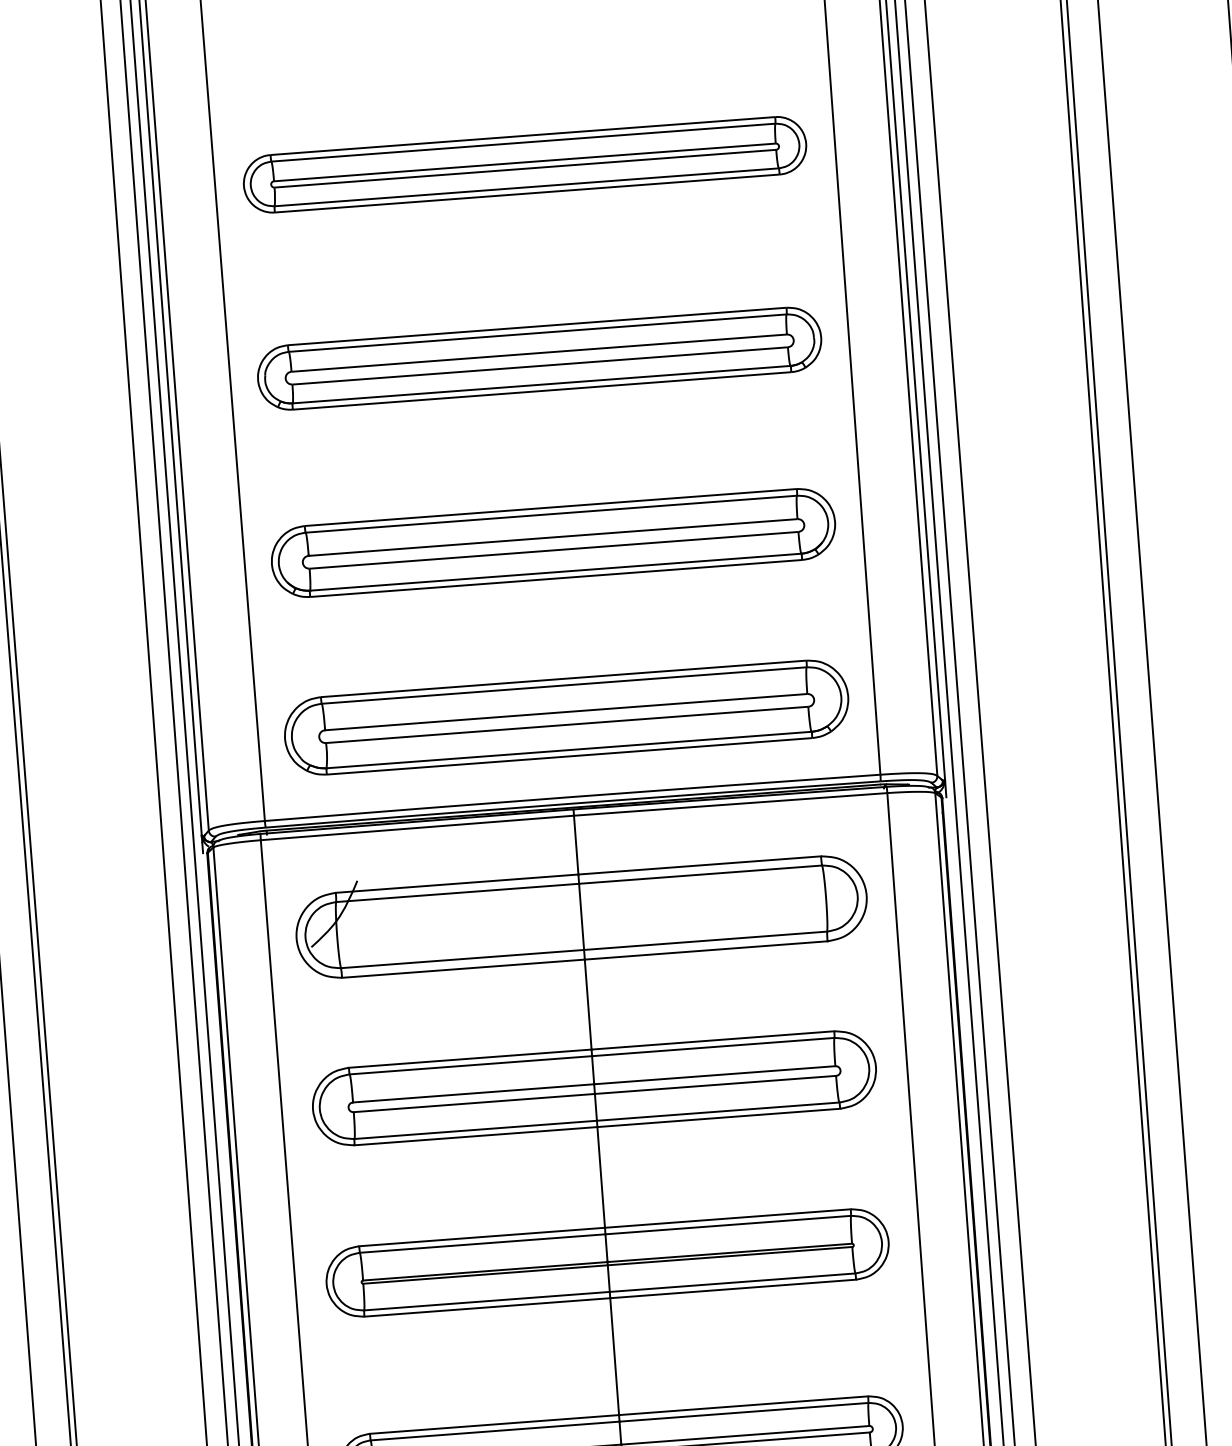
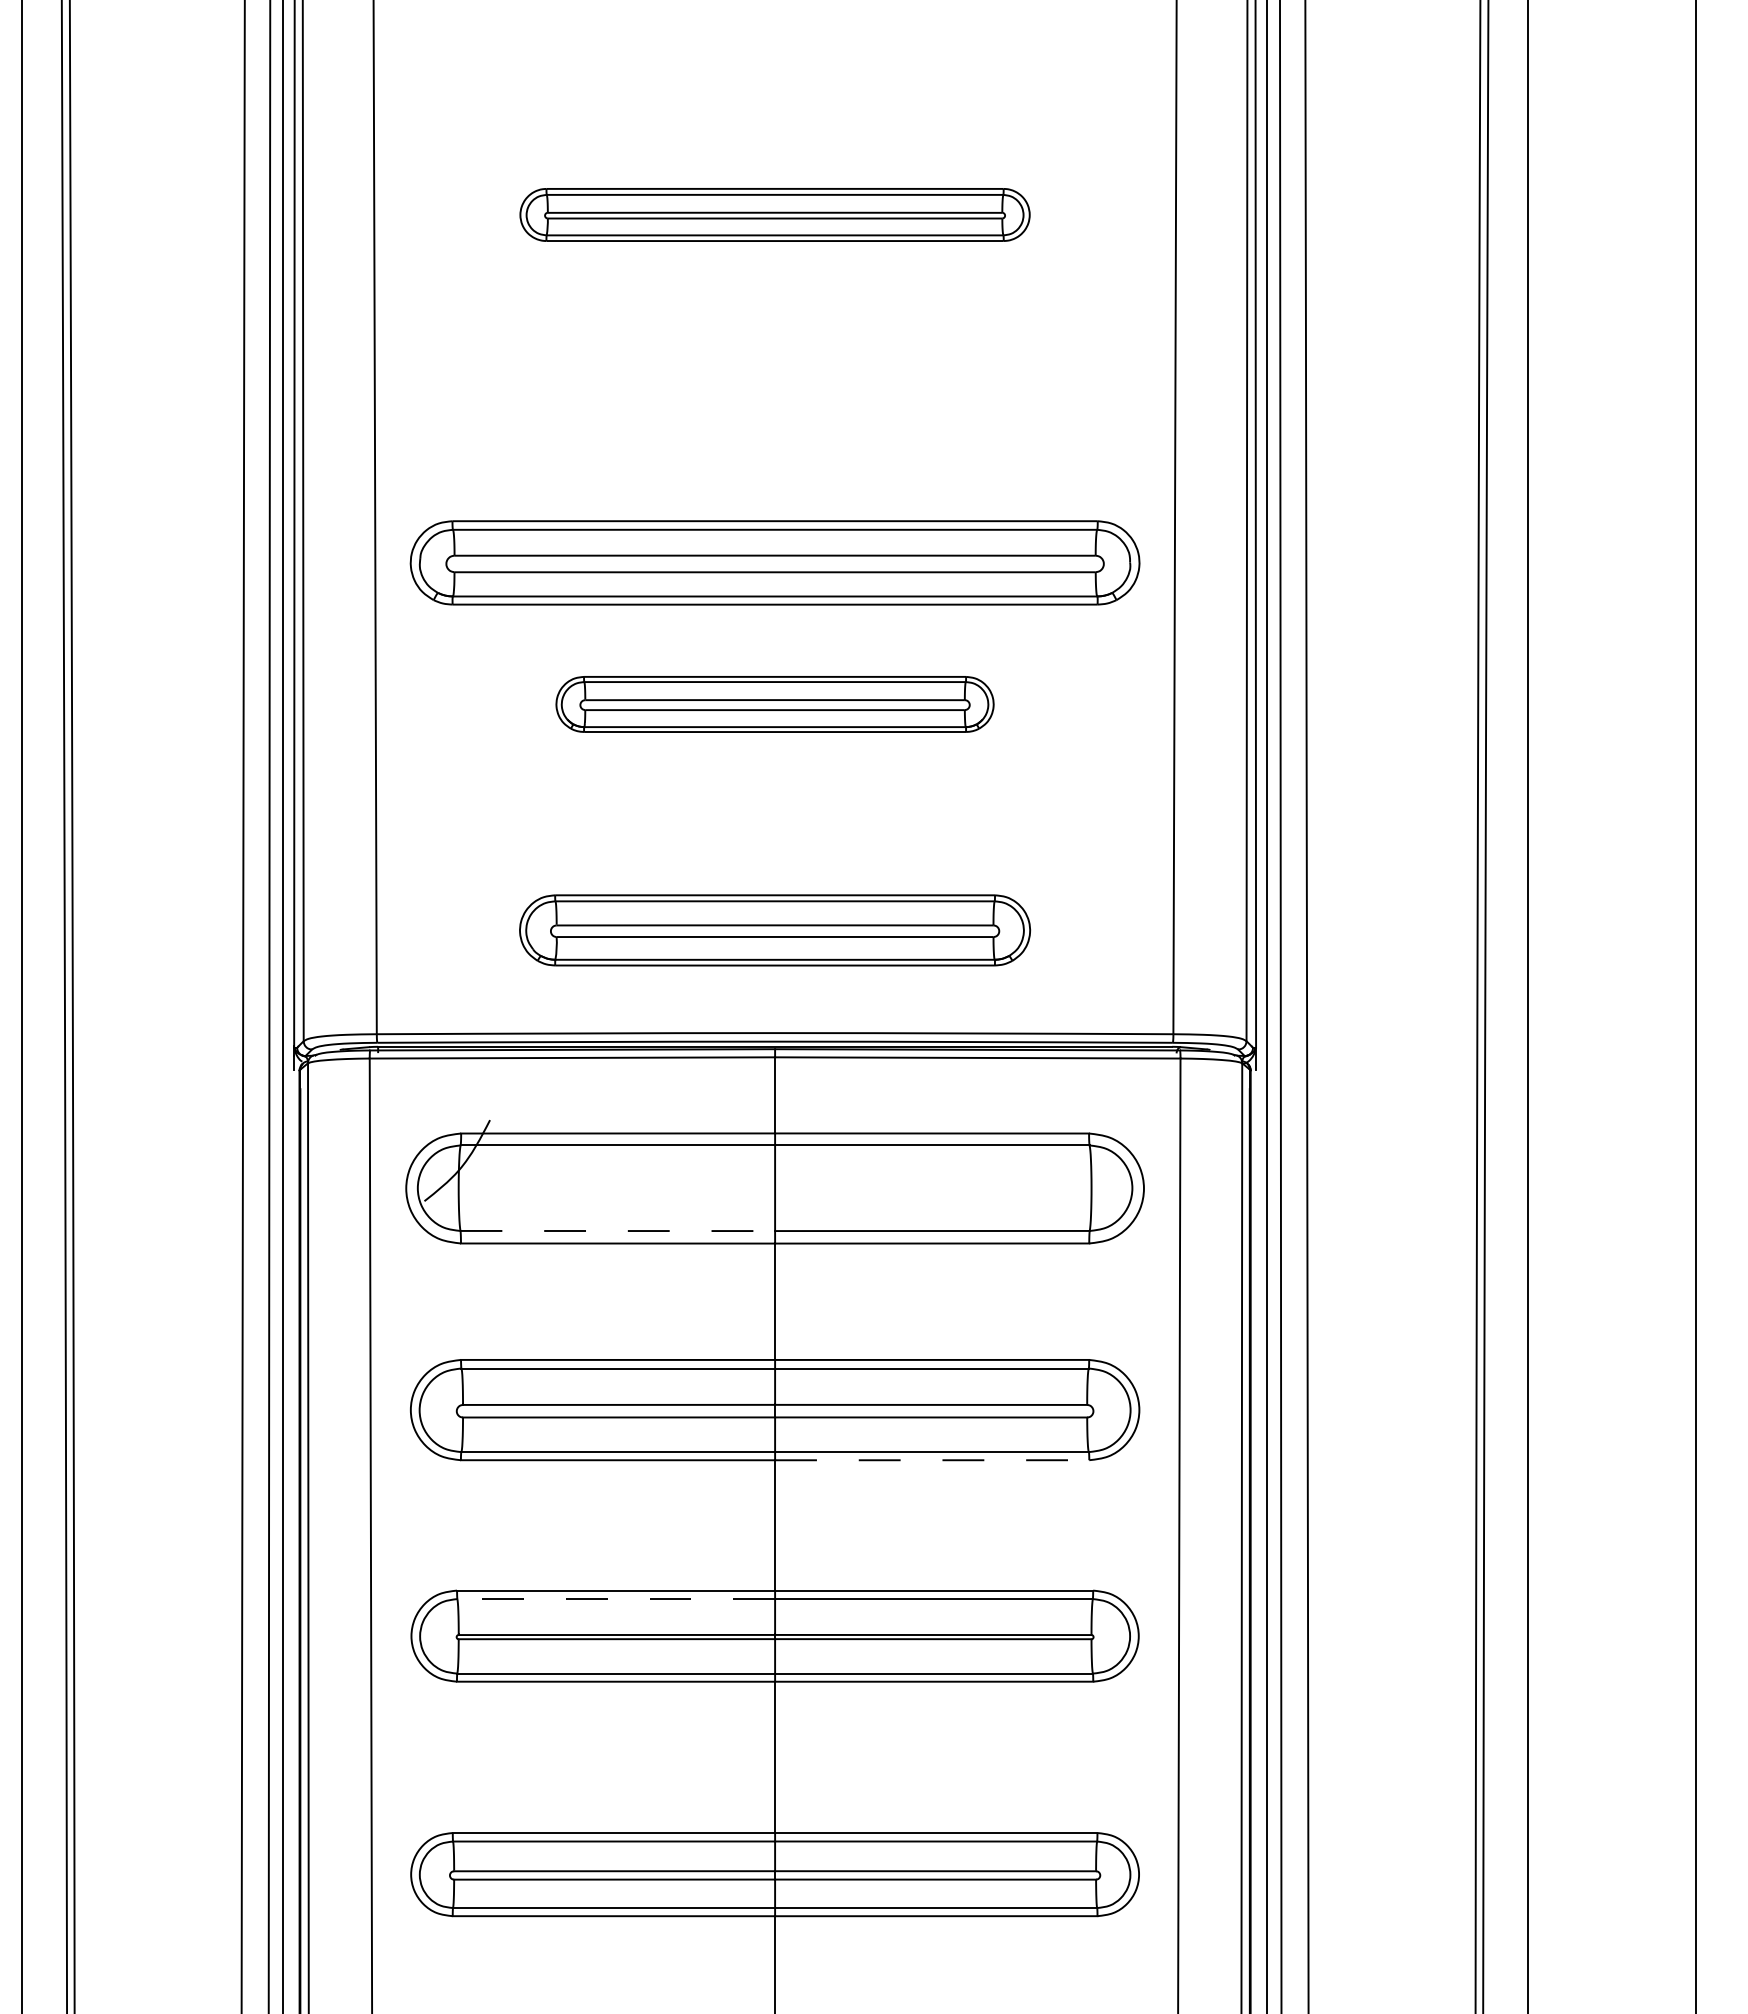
part: (524, 164) -> (774, 214), size x0.7
part: (539, 358) -> (774, 562), moved
part: (553, 543) -> (774, 704), size x0.6
part: (566, 717) -> (774, 930), size x0.7
line: (463, 959) -> (618, 1231), solid -> dashed
line: (719, 1118) -> (932, 1460), solid -> dashed
line: (482, 1243) -> (616, 1599), solid -> dashed

